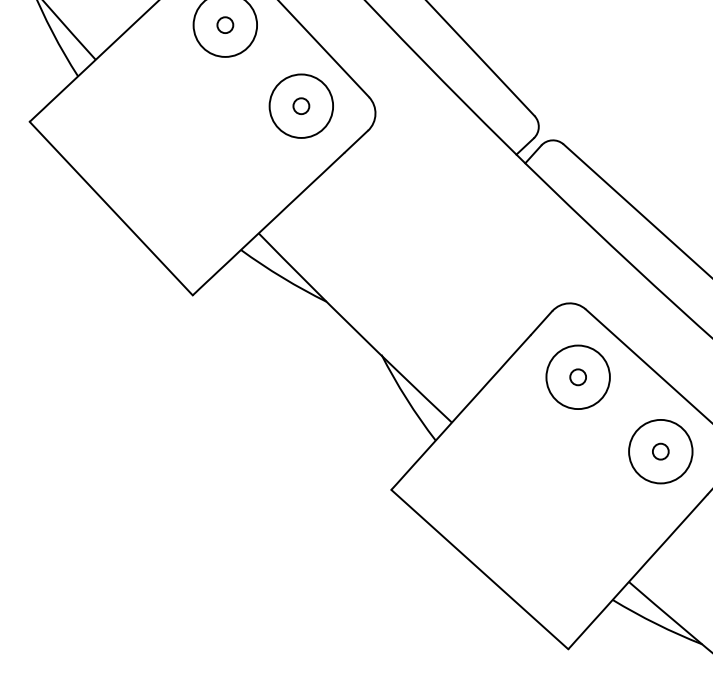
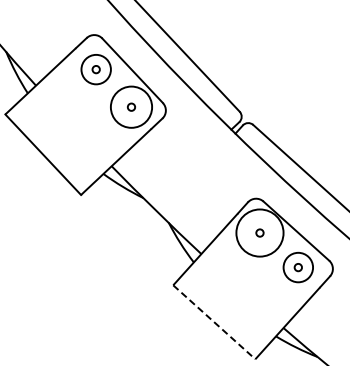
circle: (301, 104) -> (131, 106), size x1.4
circle: (577, 376) -> (259, 232), size x1.6
line: (480, 570) -> (214, 322), solid -> dashed

